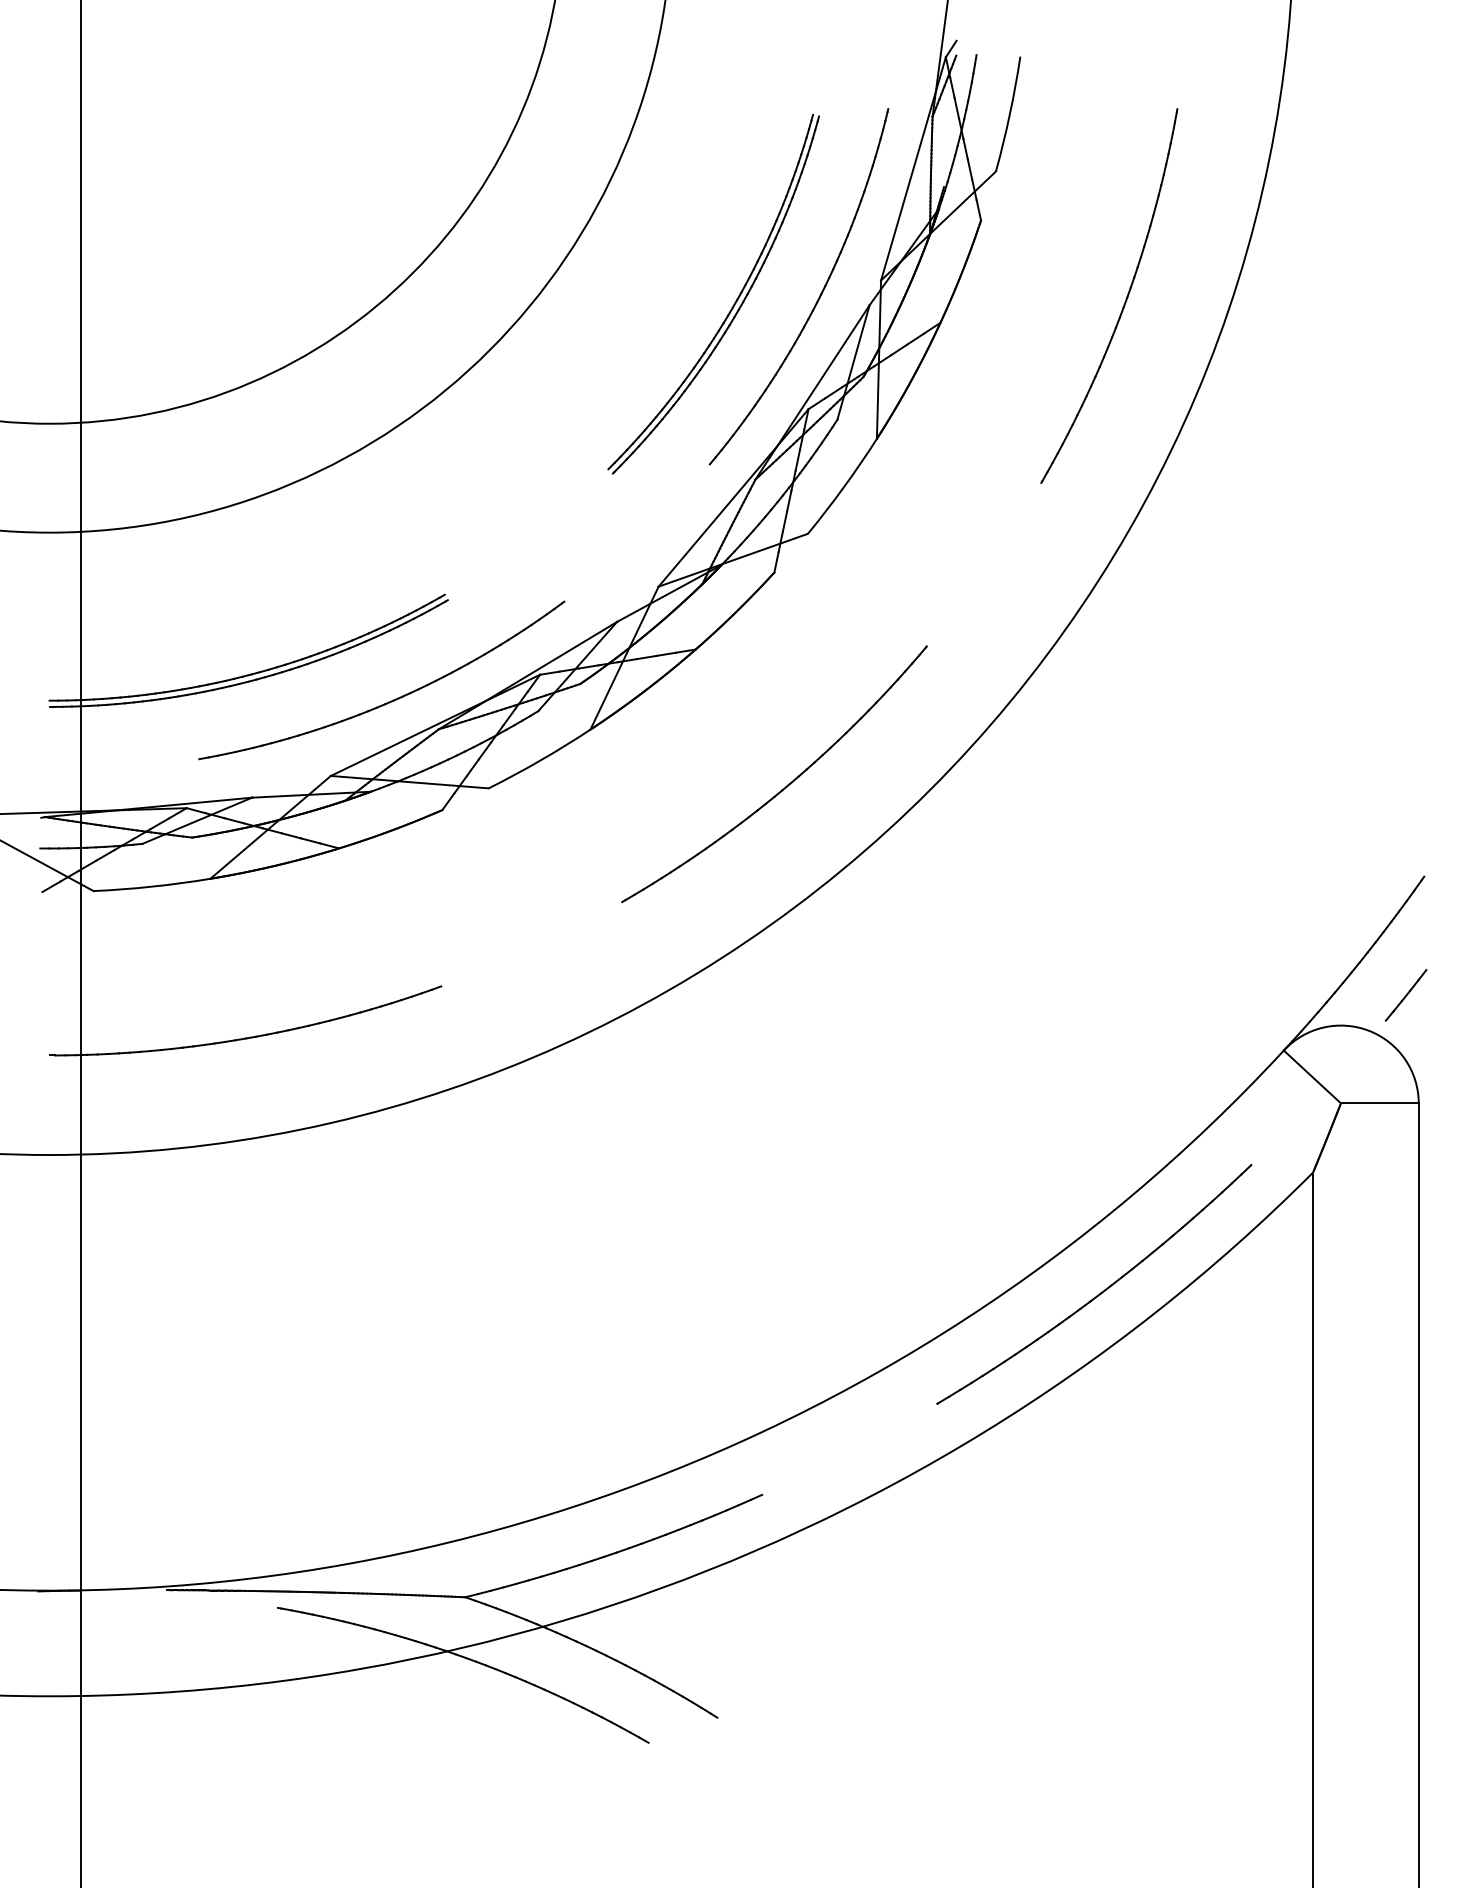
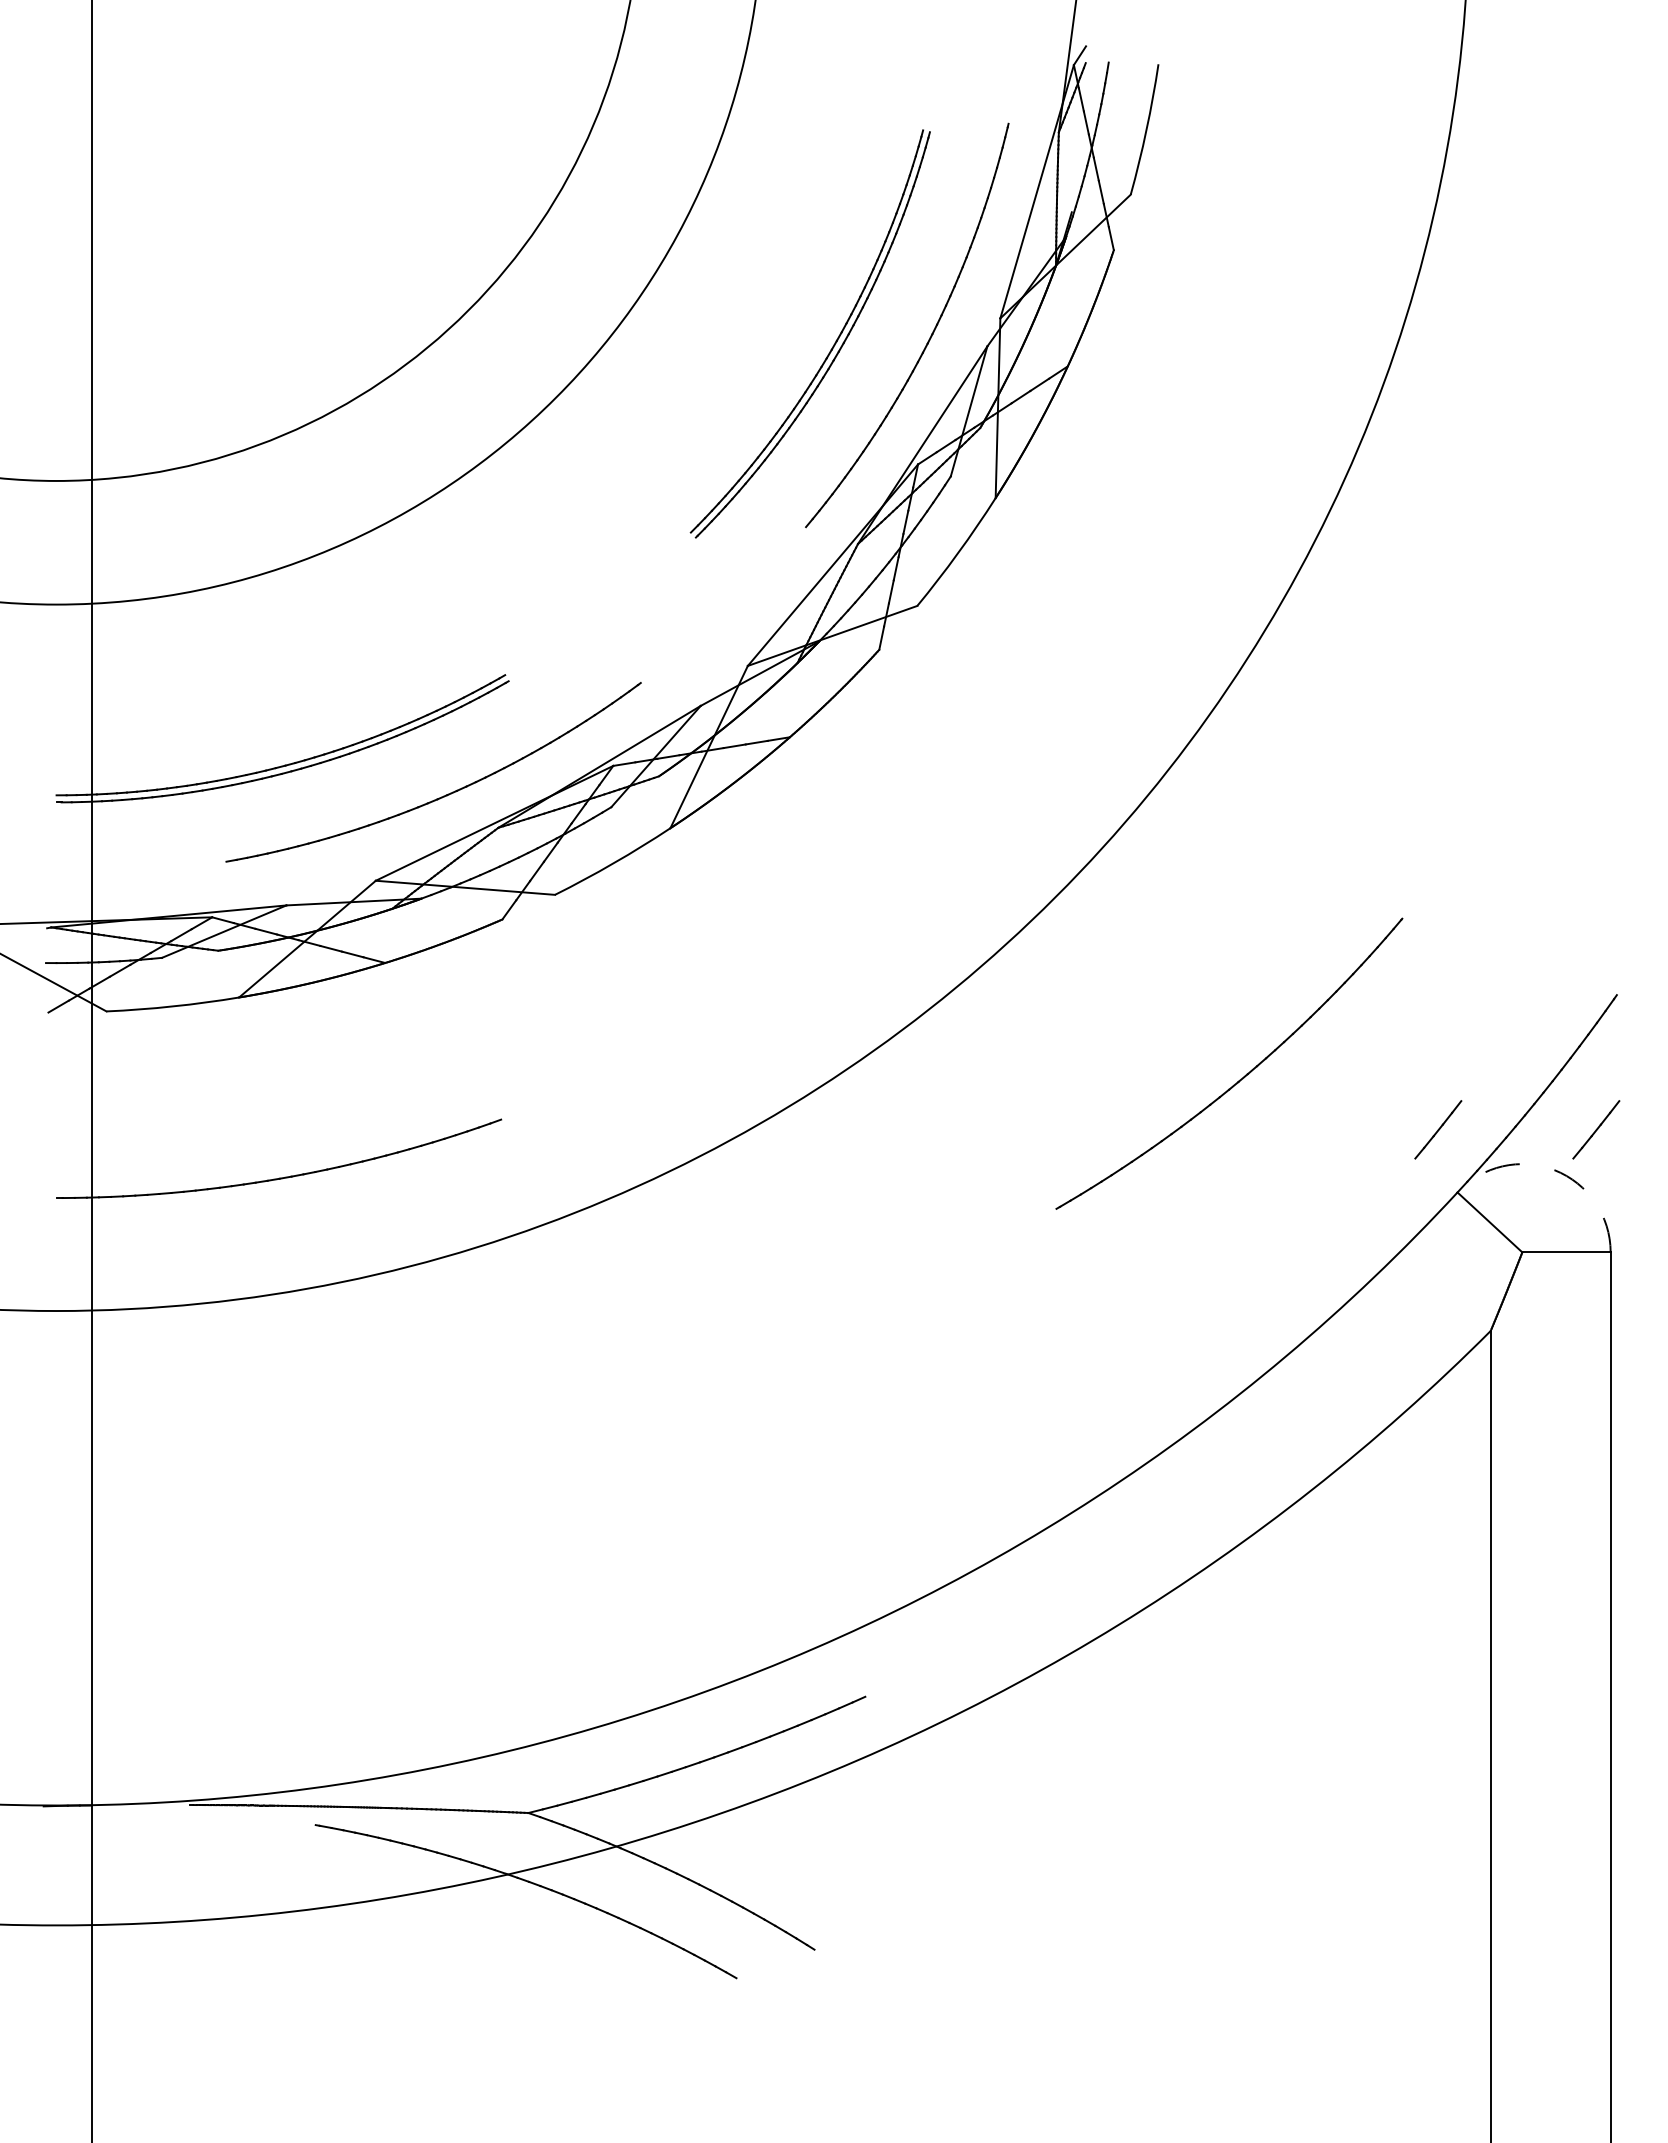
part: (1124, 302) -> (1276, 343), removed
part: (783, 788) -> (1239, 1079), moved
line: (1267, 995) -> (1438, 1129), added
arc: (1369, 1031) -> (1554, 1170), solid -> dashed
part: (1102, 1291) -> (1251, 1465), removed

